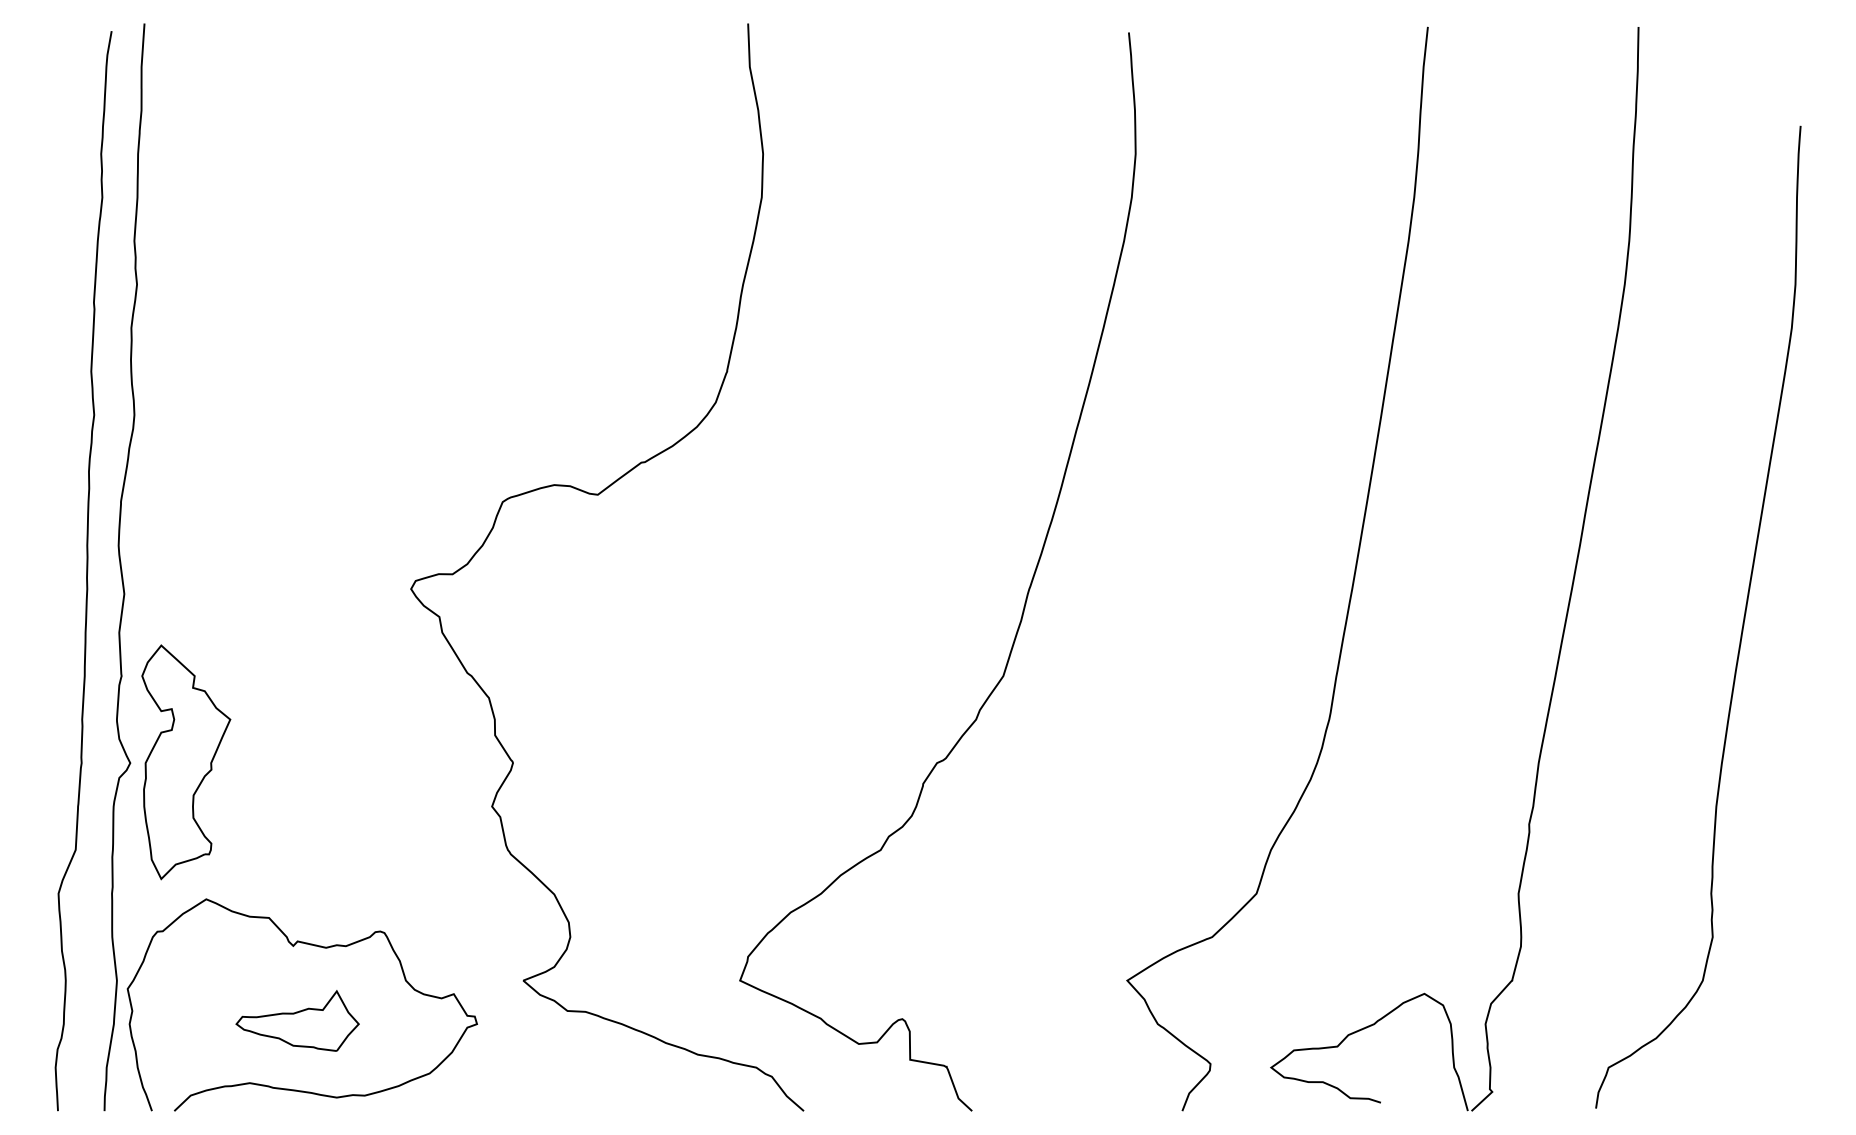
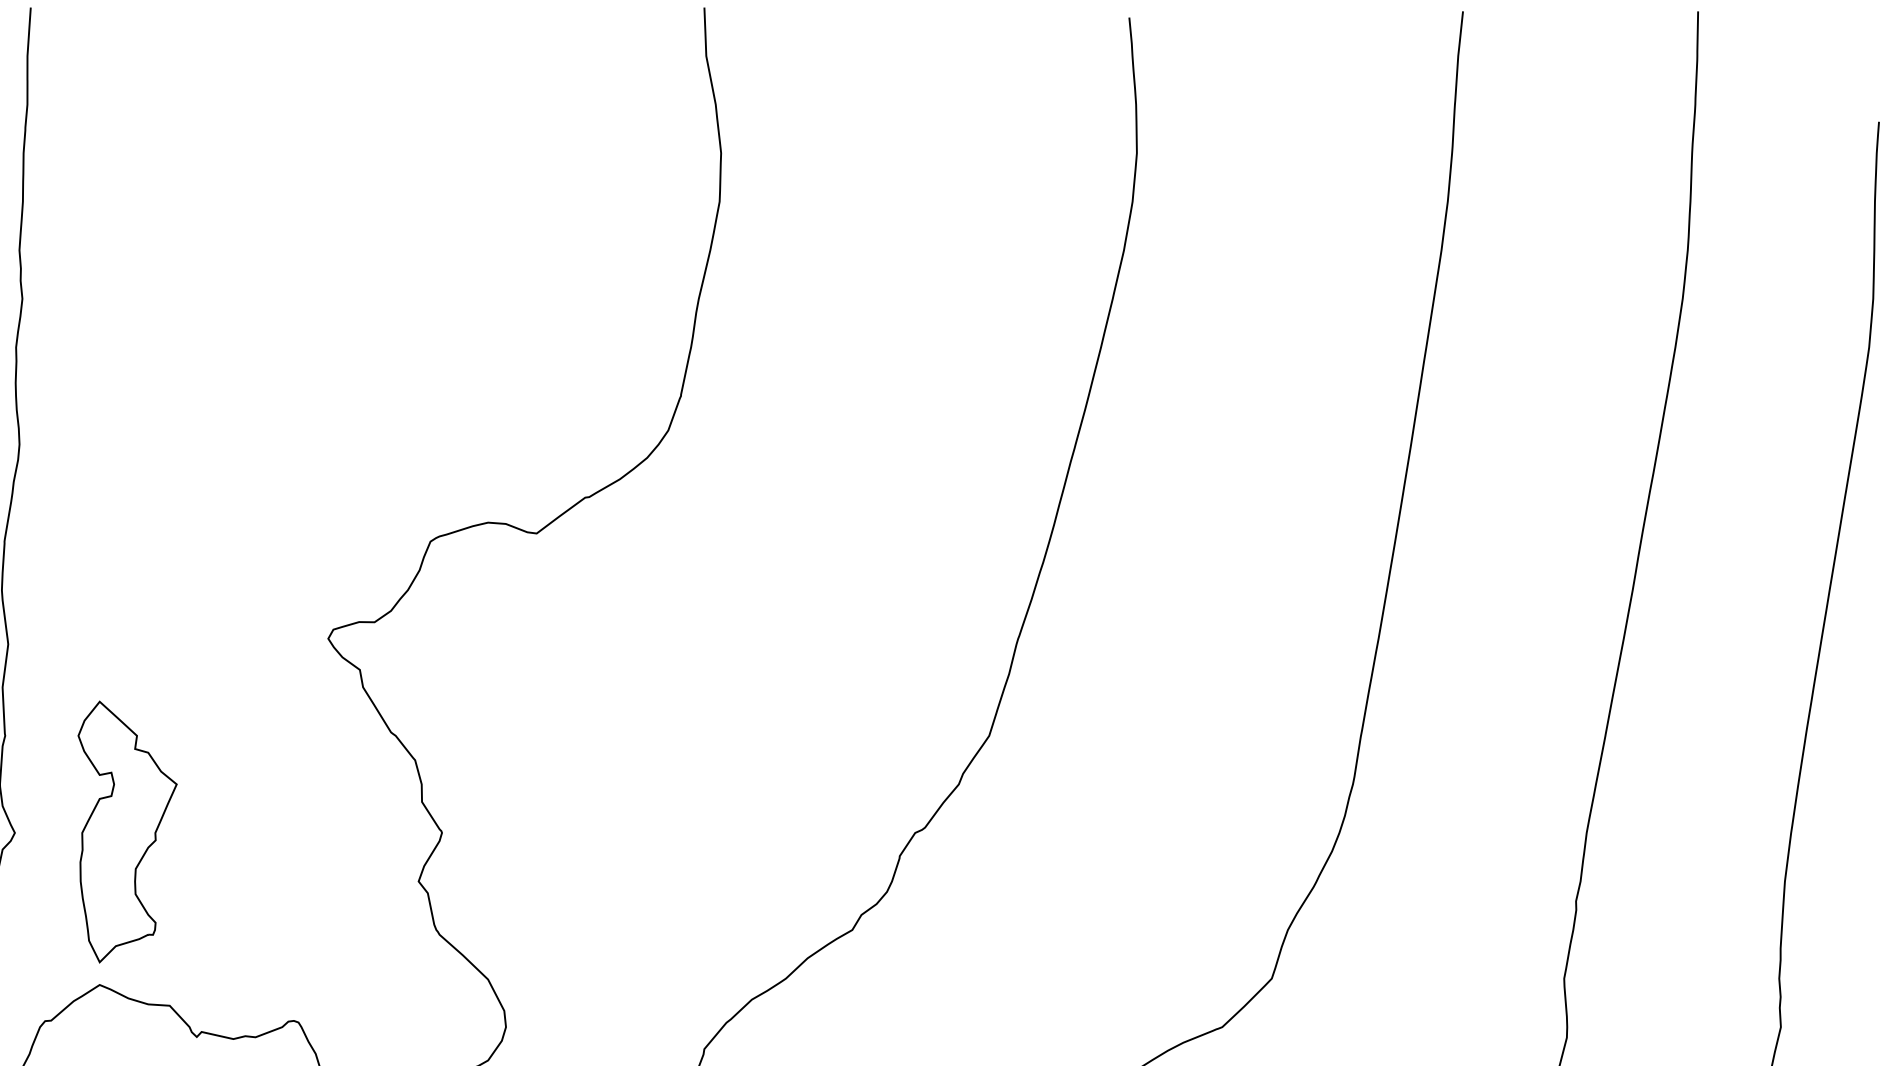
part: (186, 762) -> (127, 832), moved

